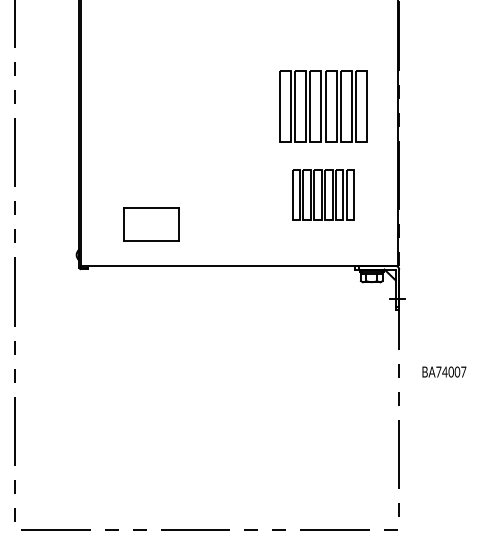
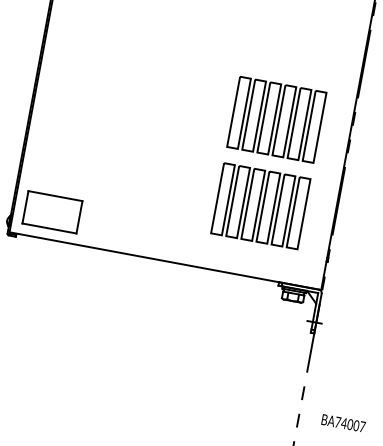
part: (323, 194) -> (260, 206), size x1.43
part: (151, 224) -> (52, 212), moved
text: (444, 371) -> (343, 422), moved

